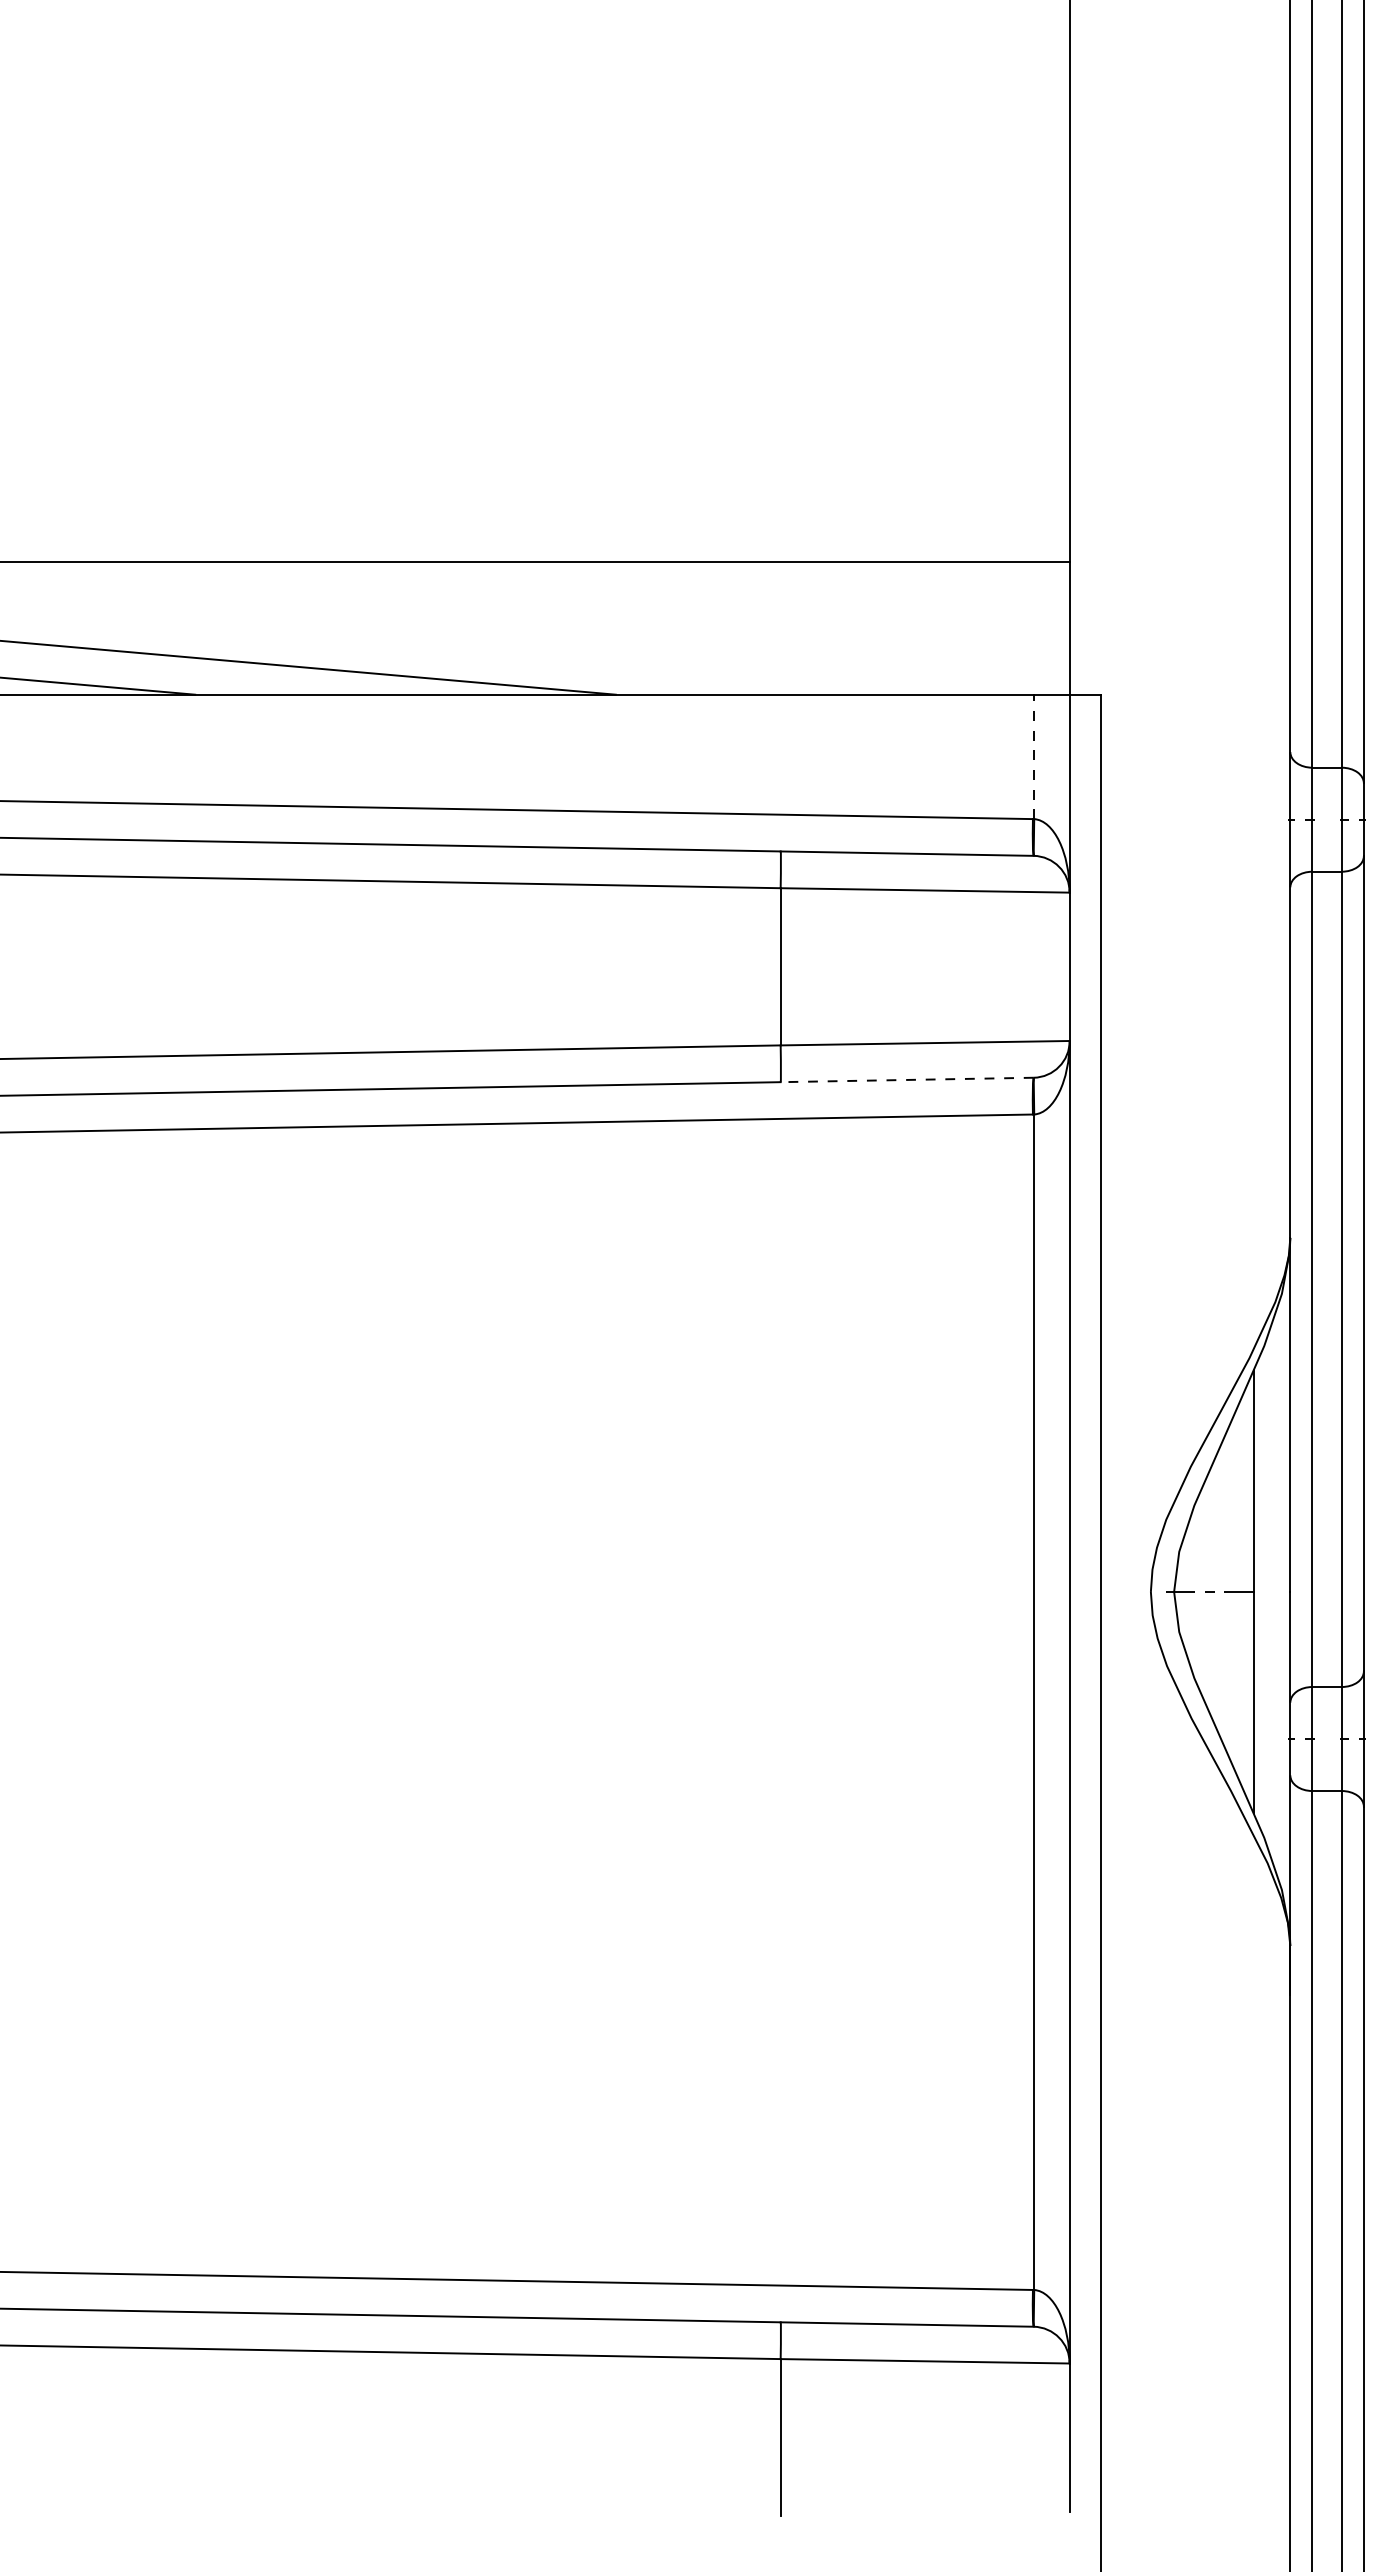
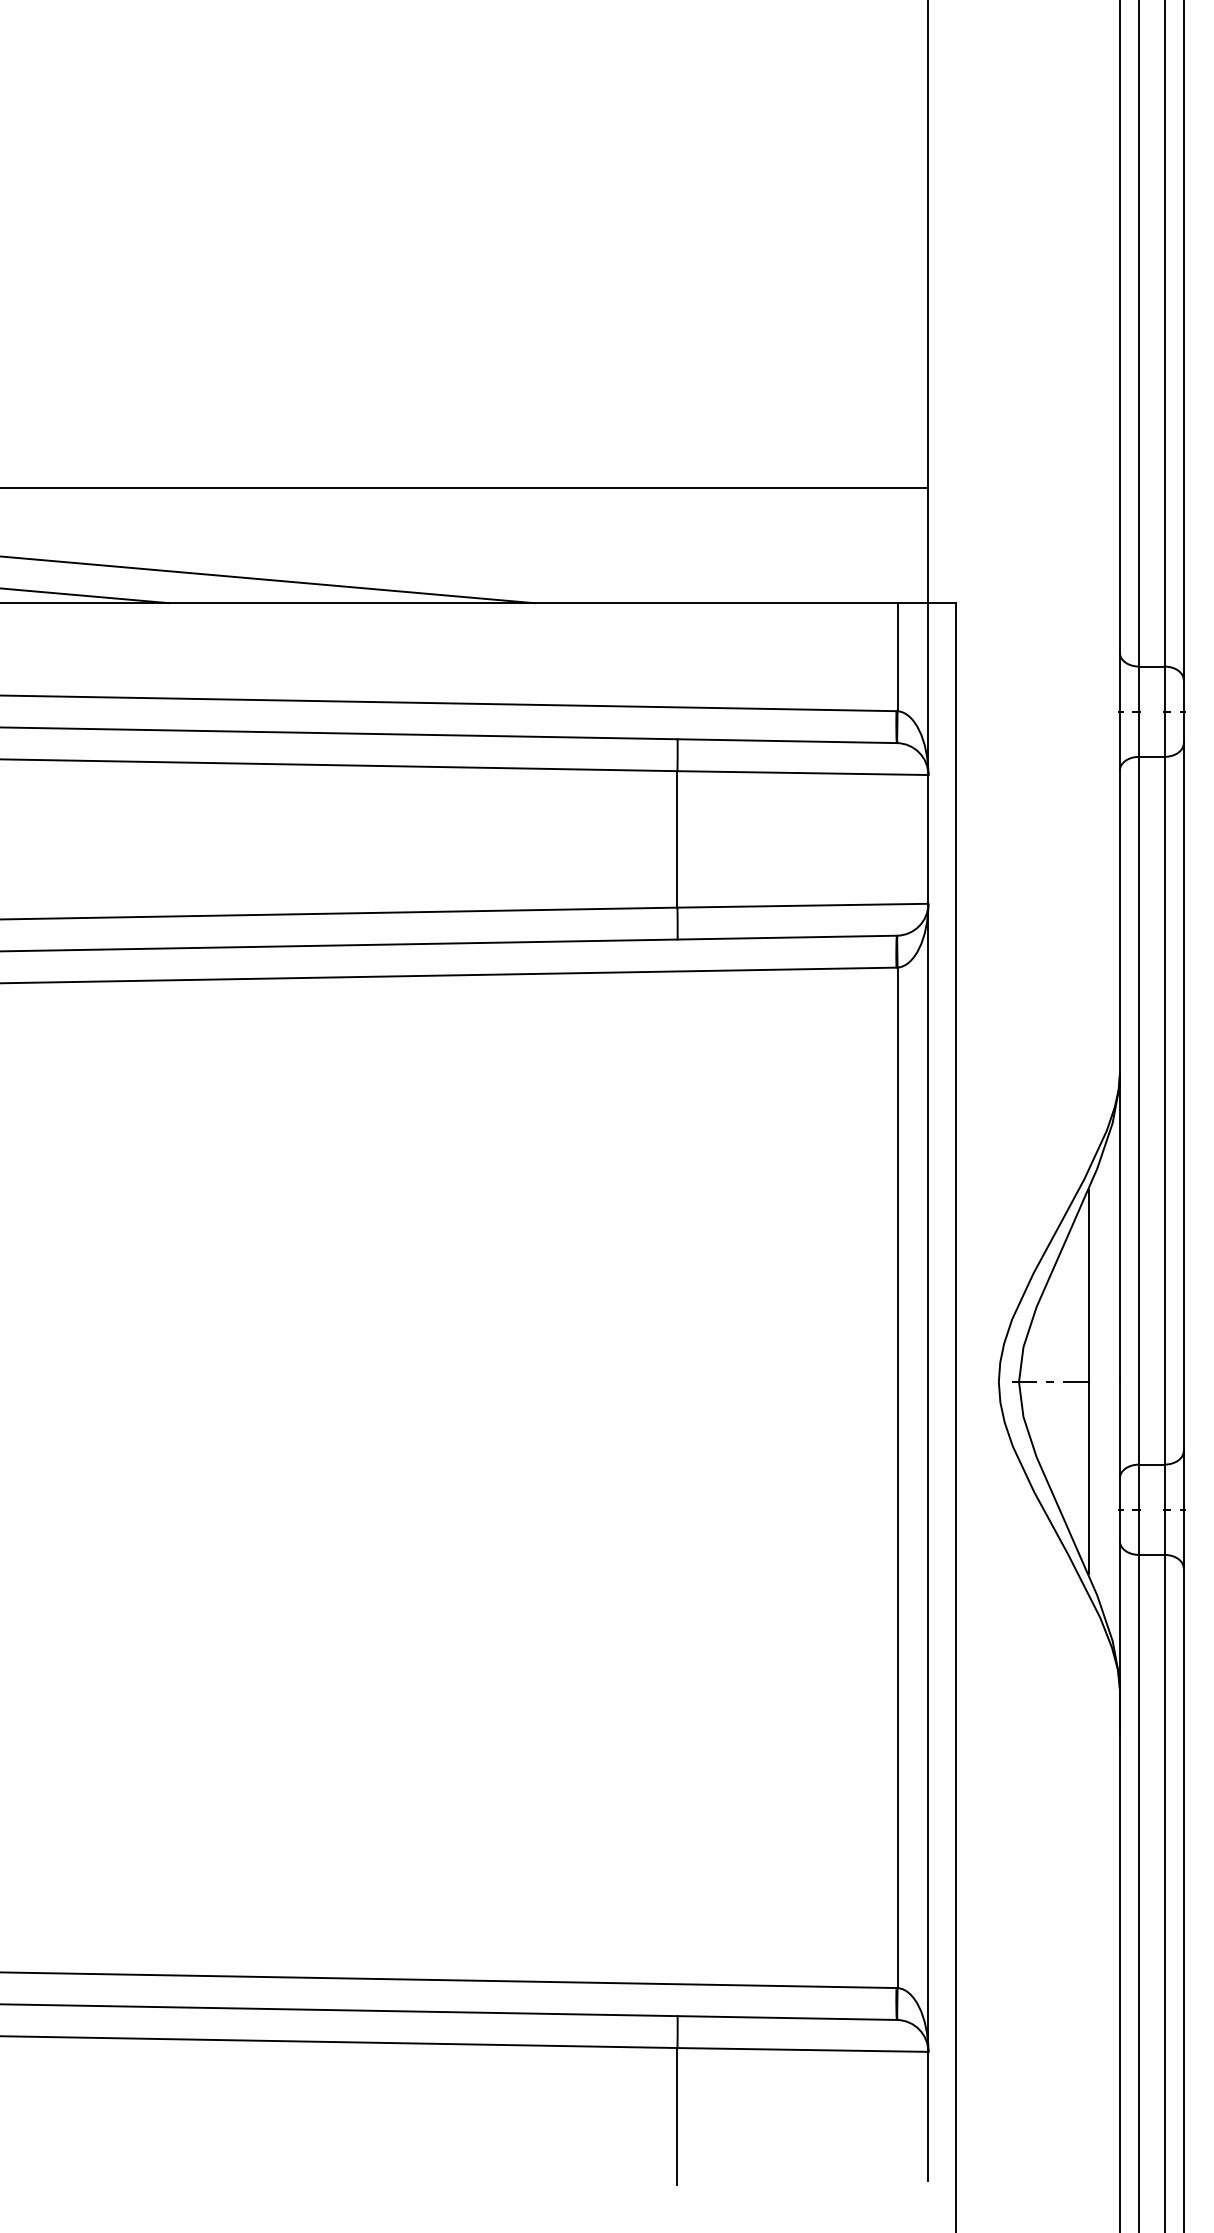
line: (1034, 756) -> (897, 656), dashed -> solid
line: (906, 1079) -> (786, 937), dashed -> solid

